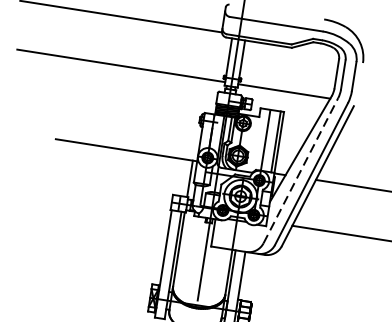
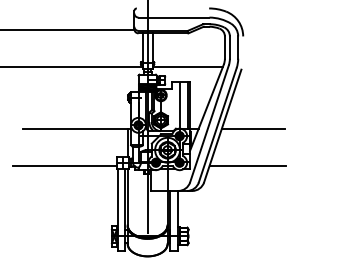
line: (301, 170) -> (209, 123), dashed -> solid
line: (102, 196) -> (64, 166), added

